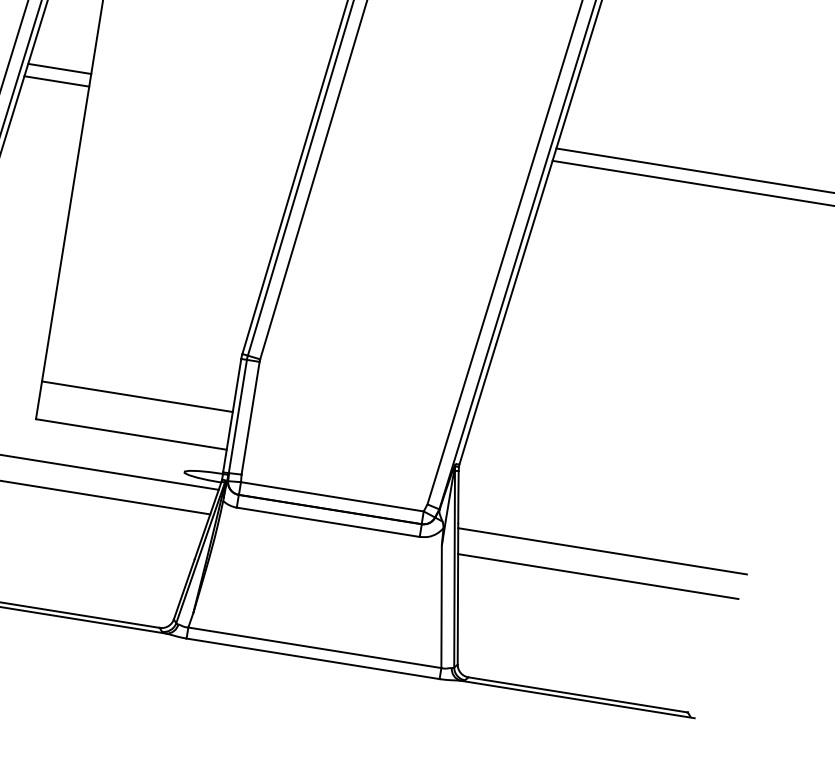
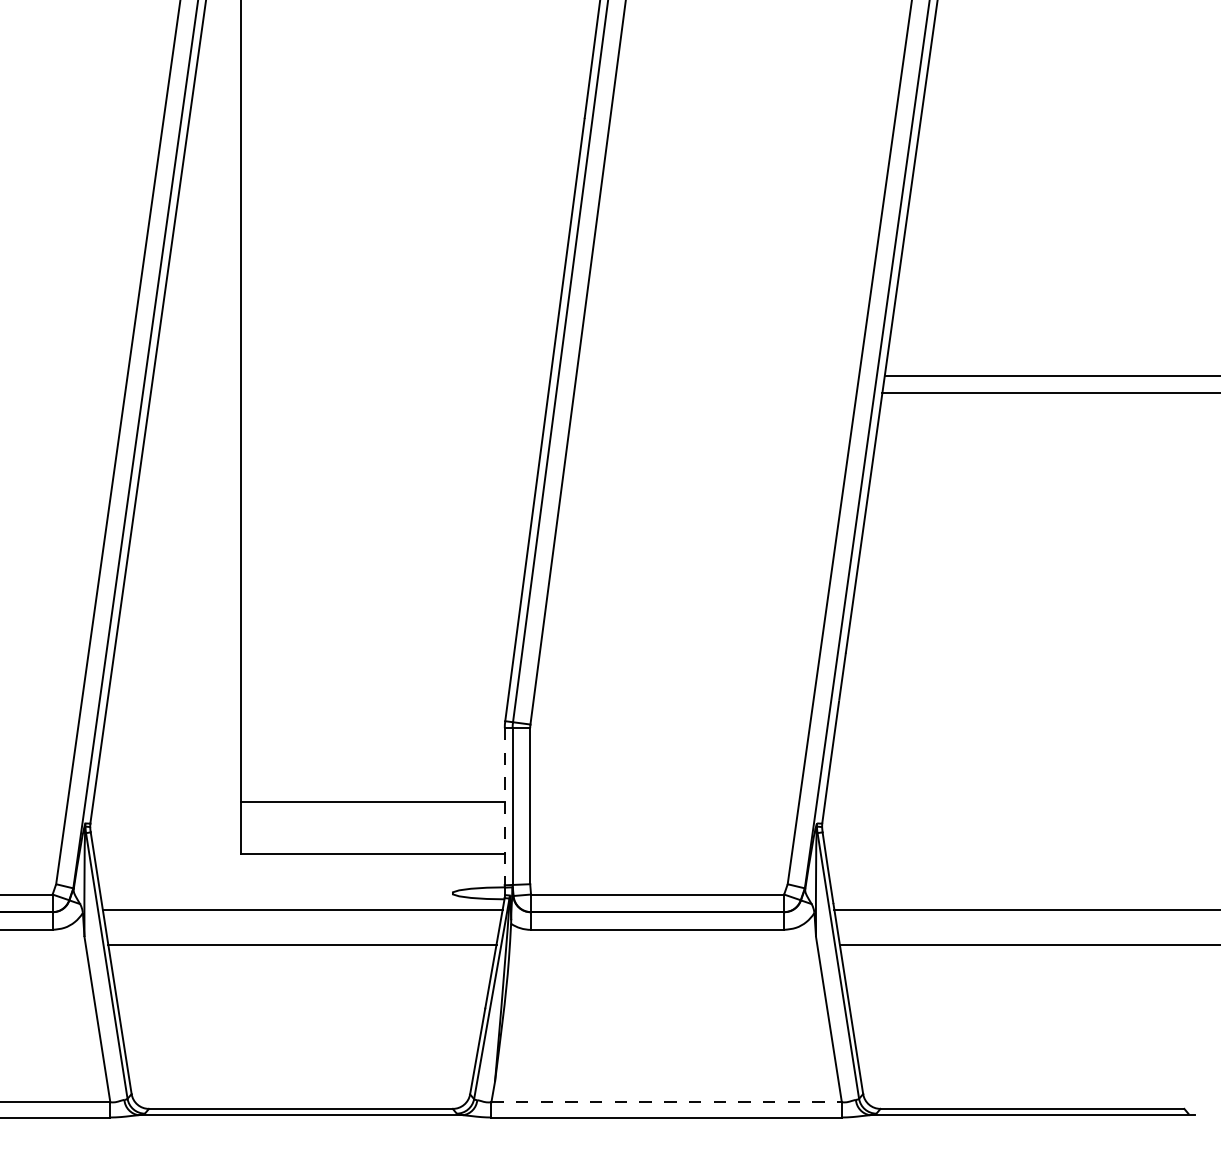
line: (59, 68) -> (196, 375), removed
line: (56, 81) -> (195, 393), removed
line: (232, 415) -> (504, 806), solid -> dashed
line: (315, 648) -> (667, 1102), solid -> dashed

